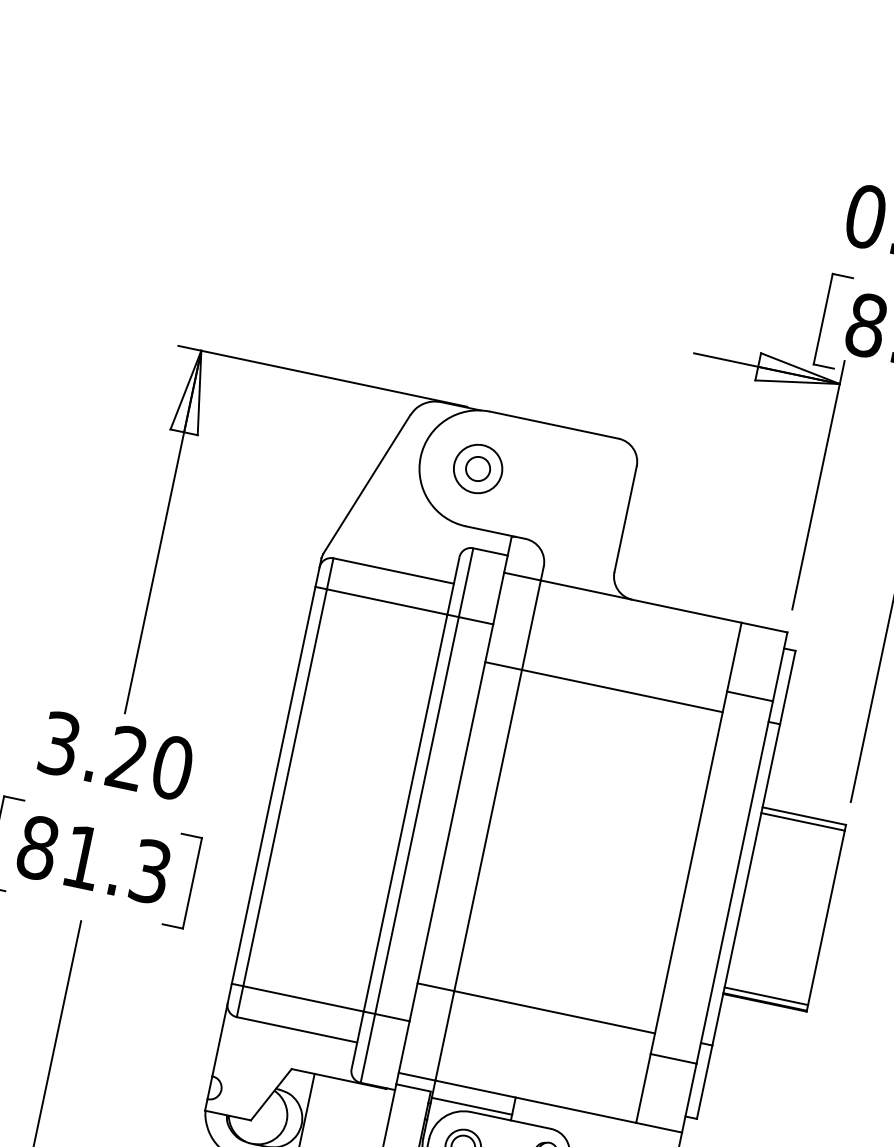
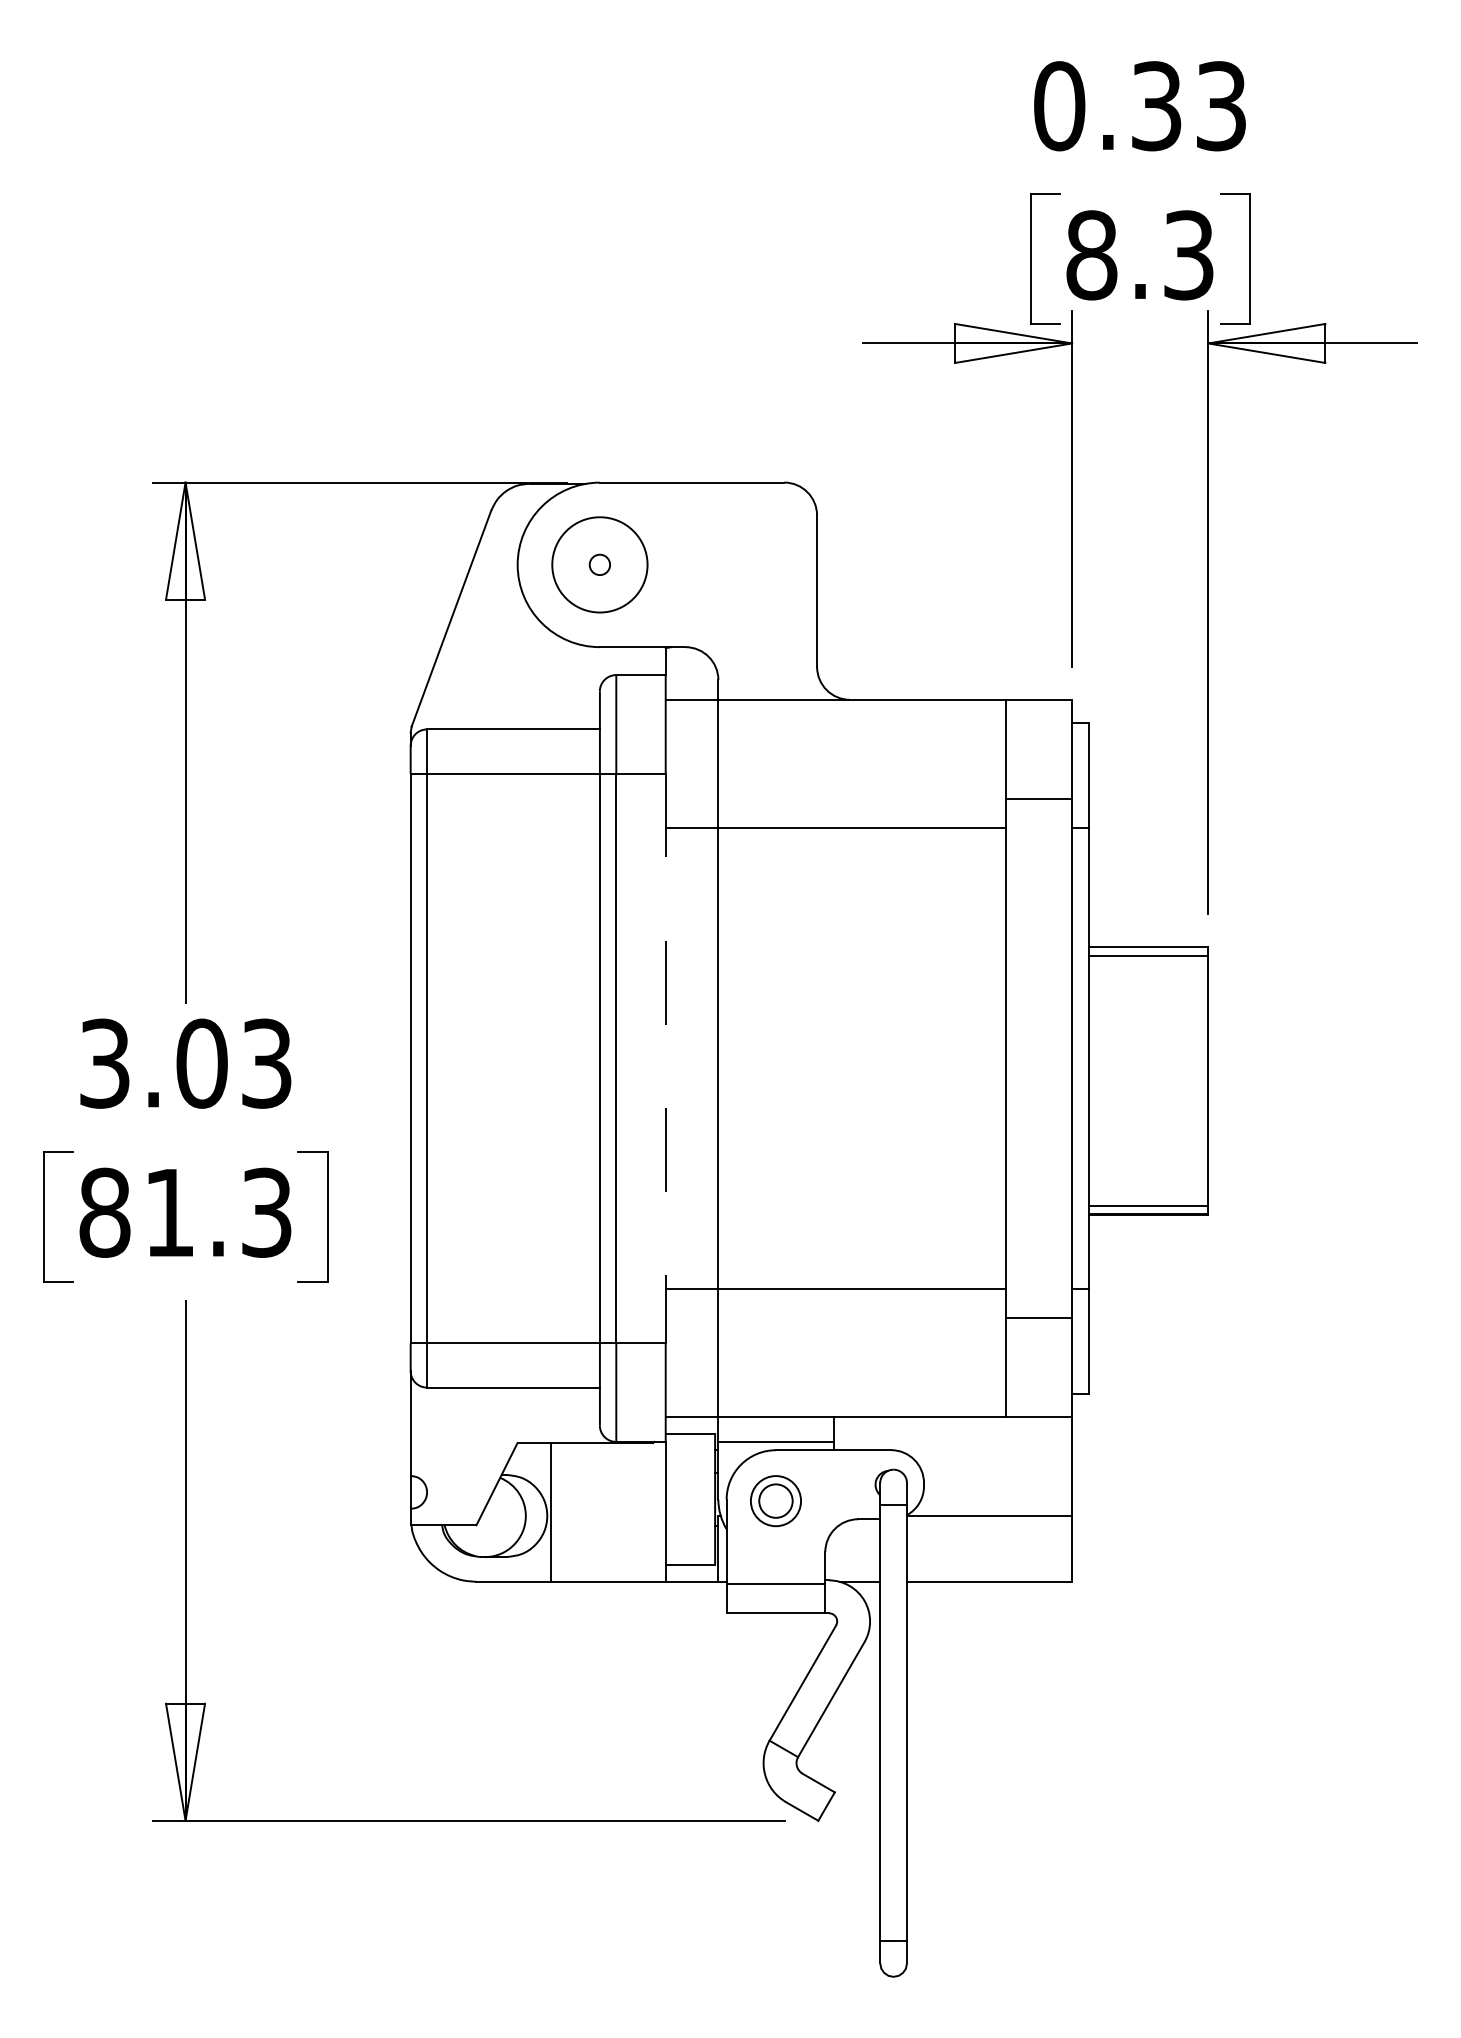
circle: (477, 468) -> (599, 564), size x0.6
circle: (477, 468) -> (599, 564), size x1.4
text: (150, 762) -> (234, 1063), 3.20 -> 3.03
line: (451, 822) -> (665, 1058), solid -> dashed

